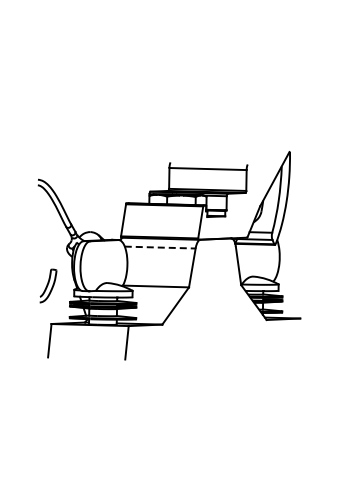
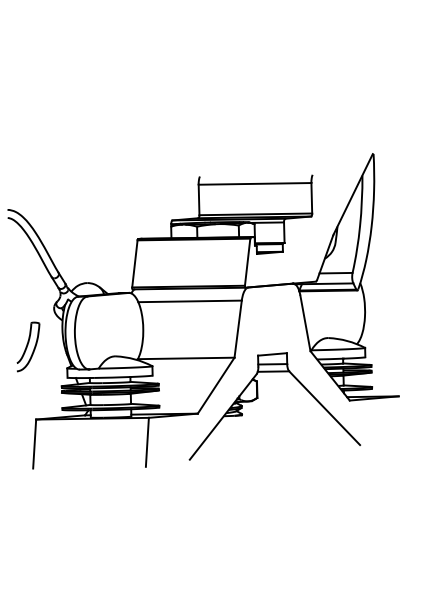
line: (160, 247) -> (190, 301), dashed -> solid
part: (48, 285) -> (28, 346), moved
part: (204, 316) -> (258, 399), added

